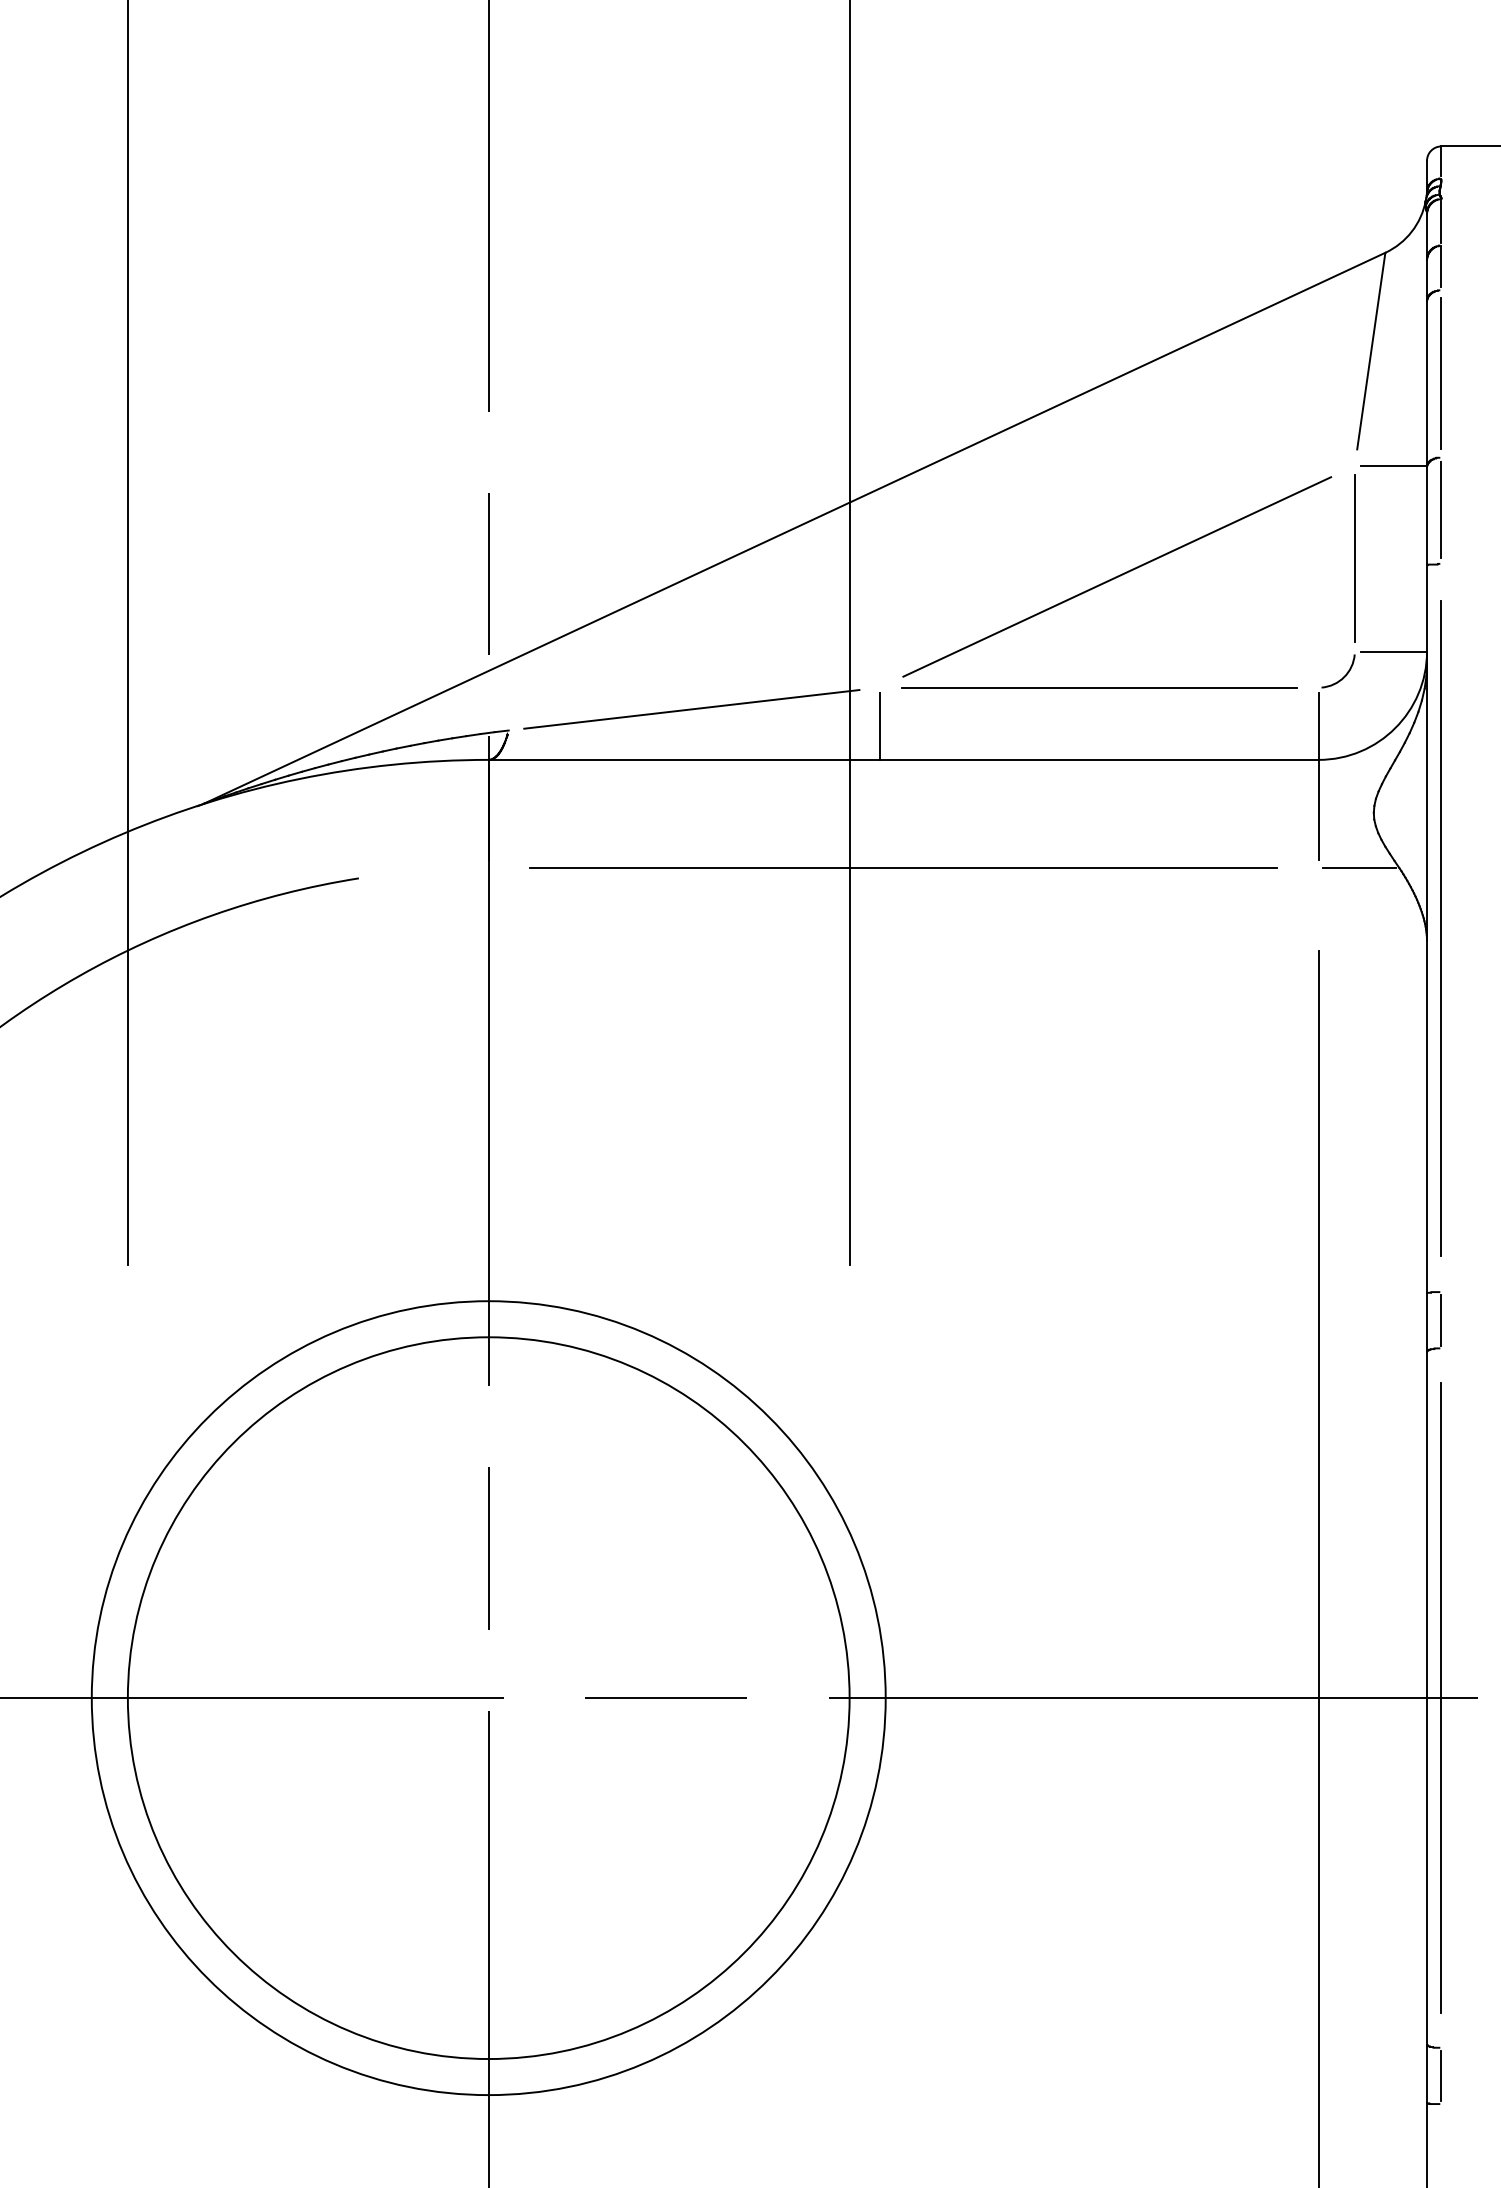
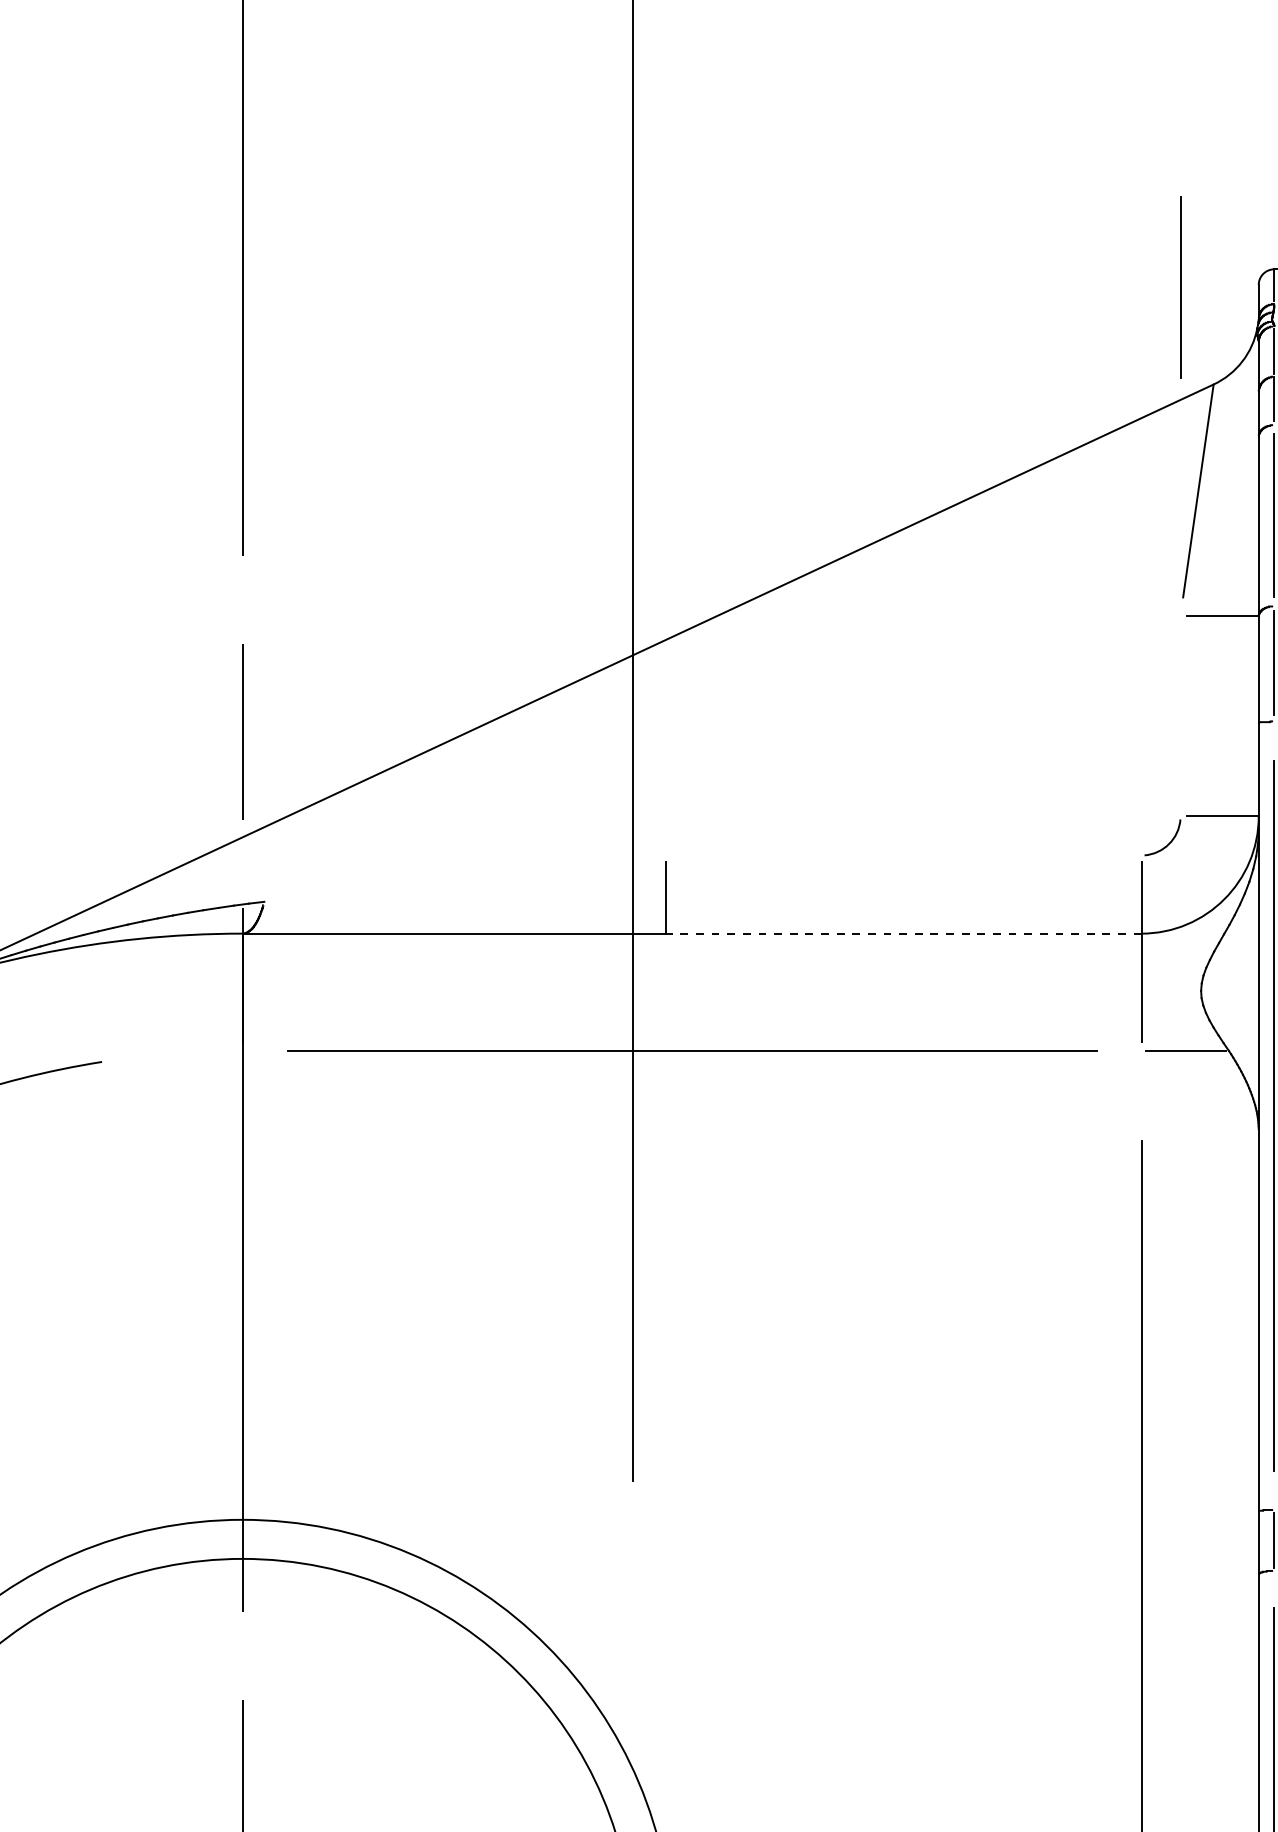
line: (1354, 558) -> (1180, 286), moved
line: (1117, 576) -> (923, 735), removed
line: (1098, 687) -> (902, 855), removed
line: (691, 709) -> (462, 879), removed
line: (1099, 759) -> (904, 933), solid -> dashed

